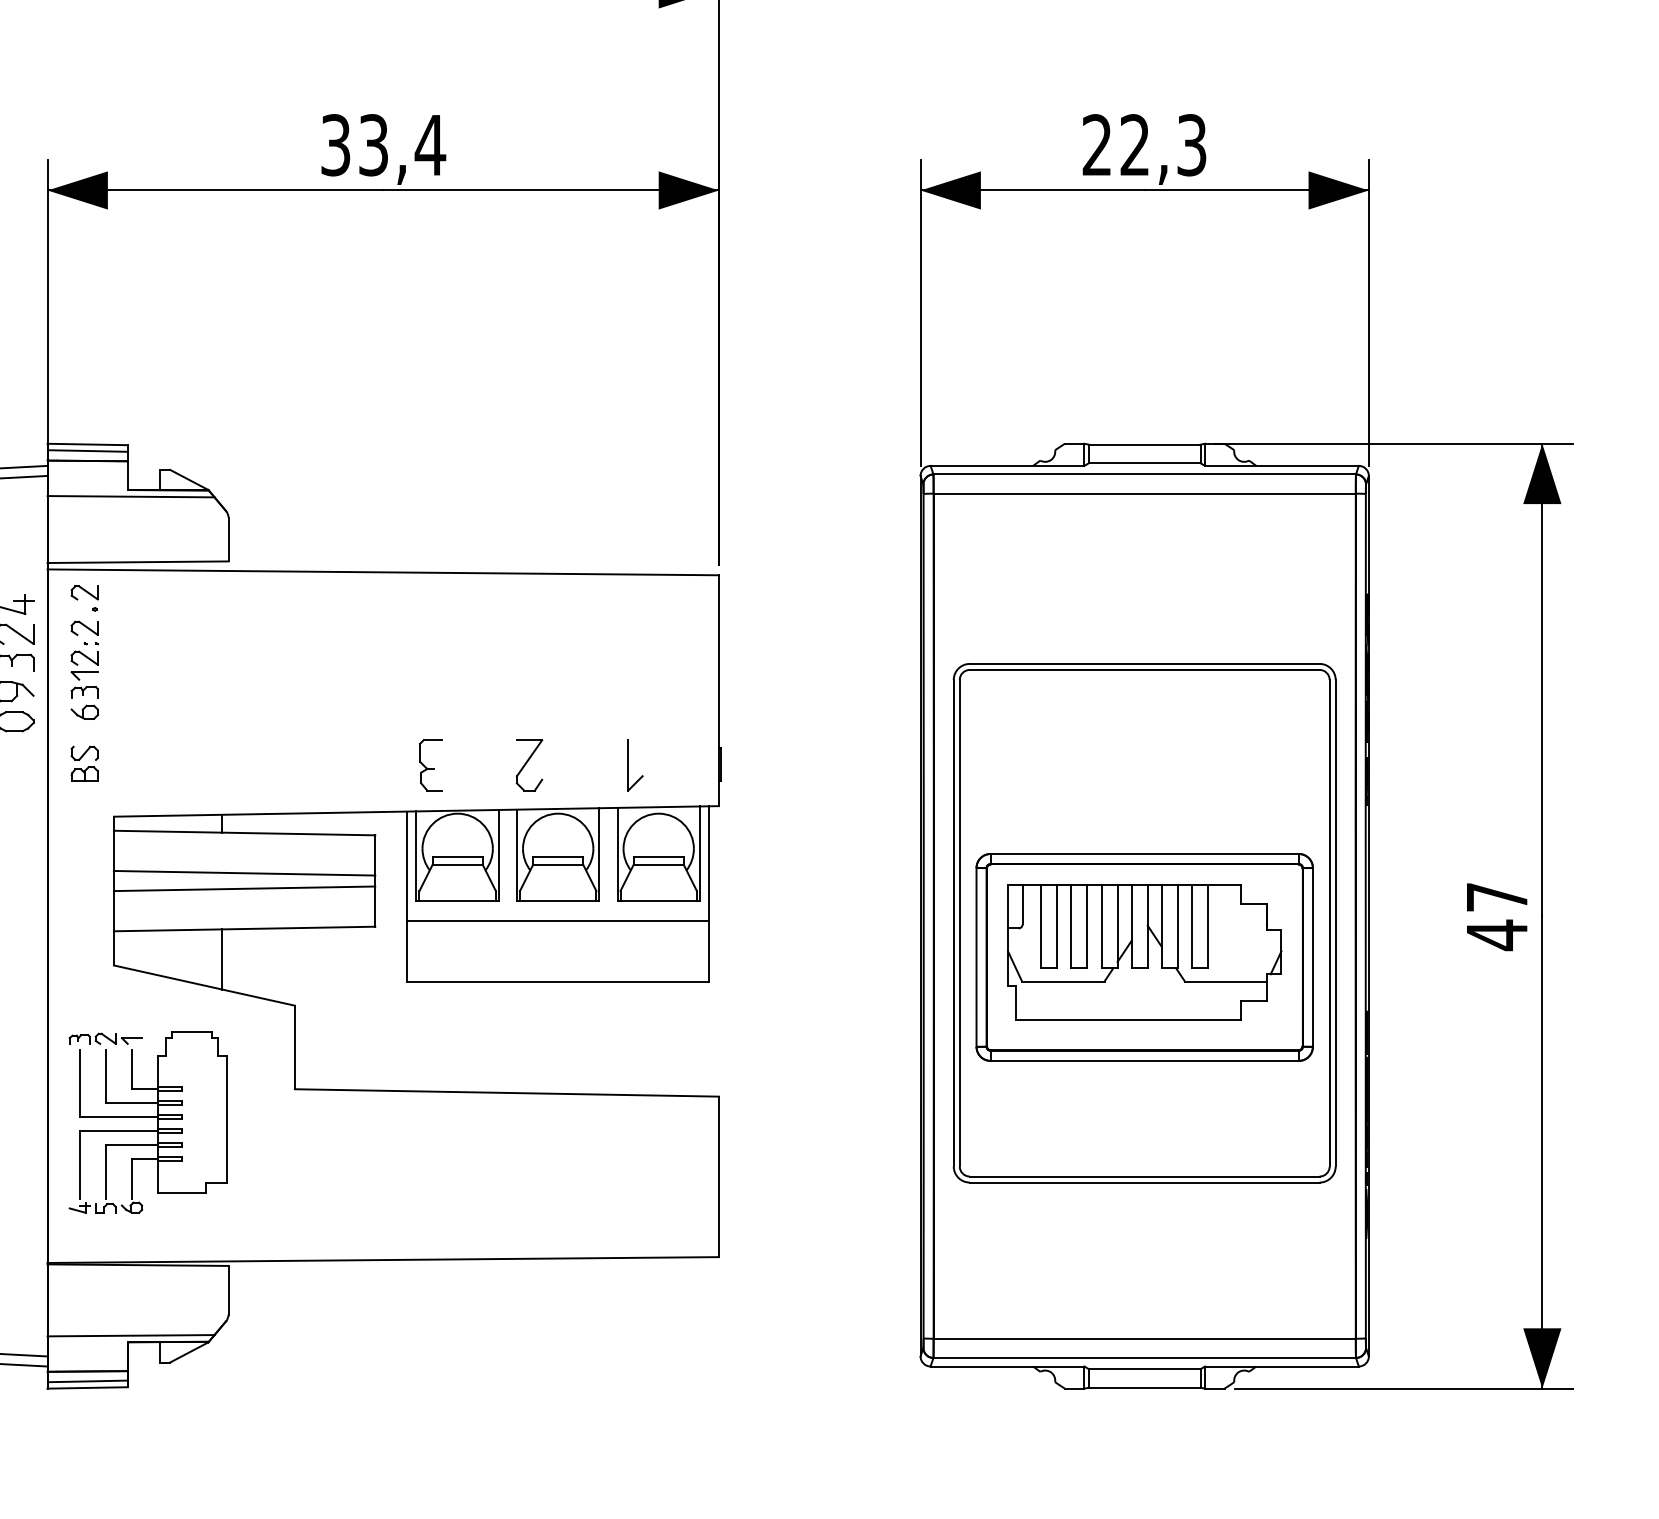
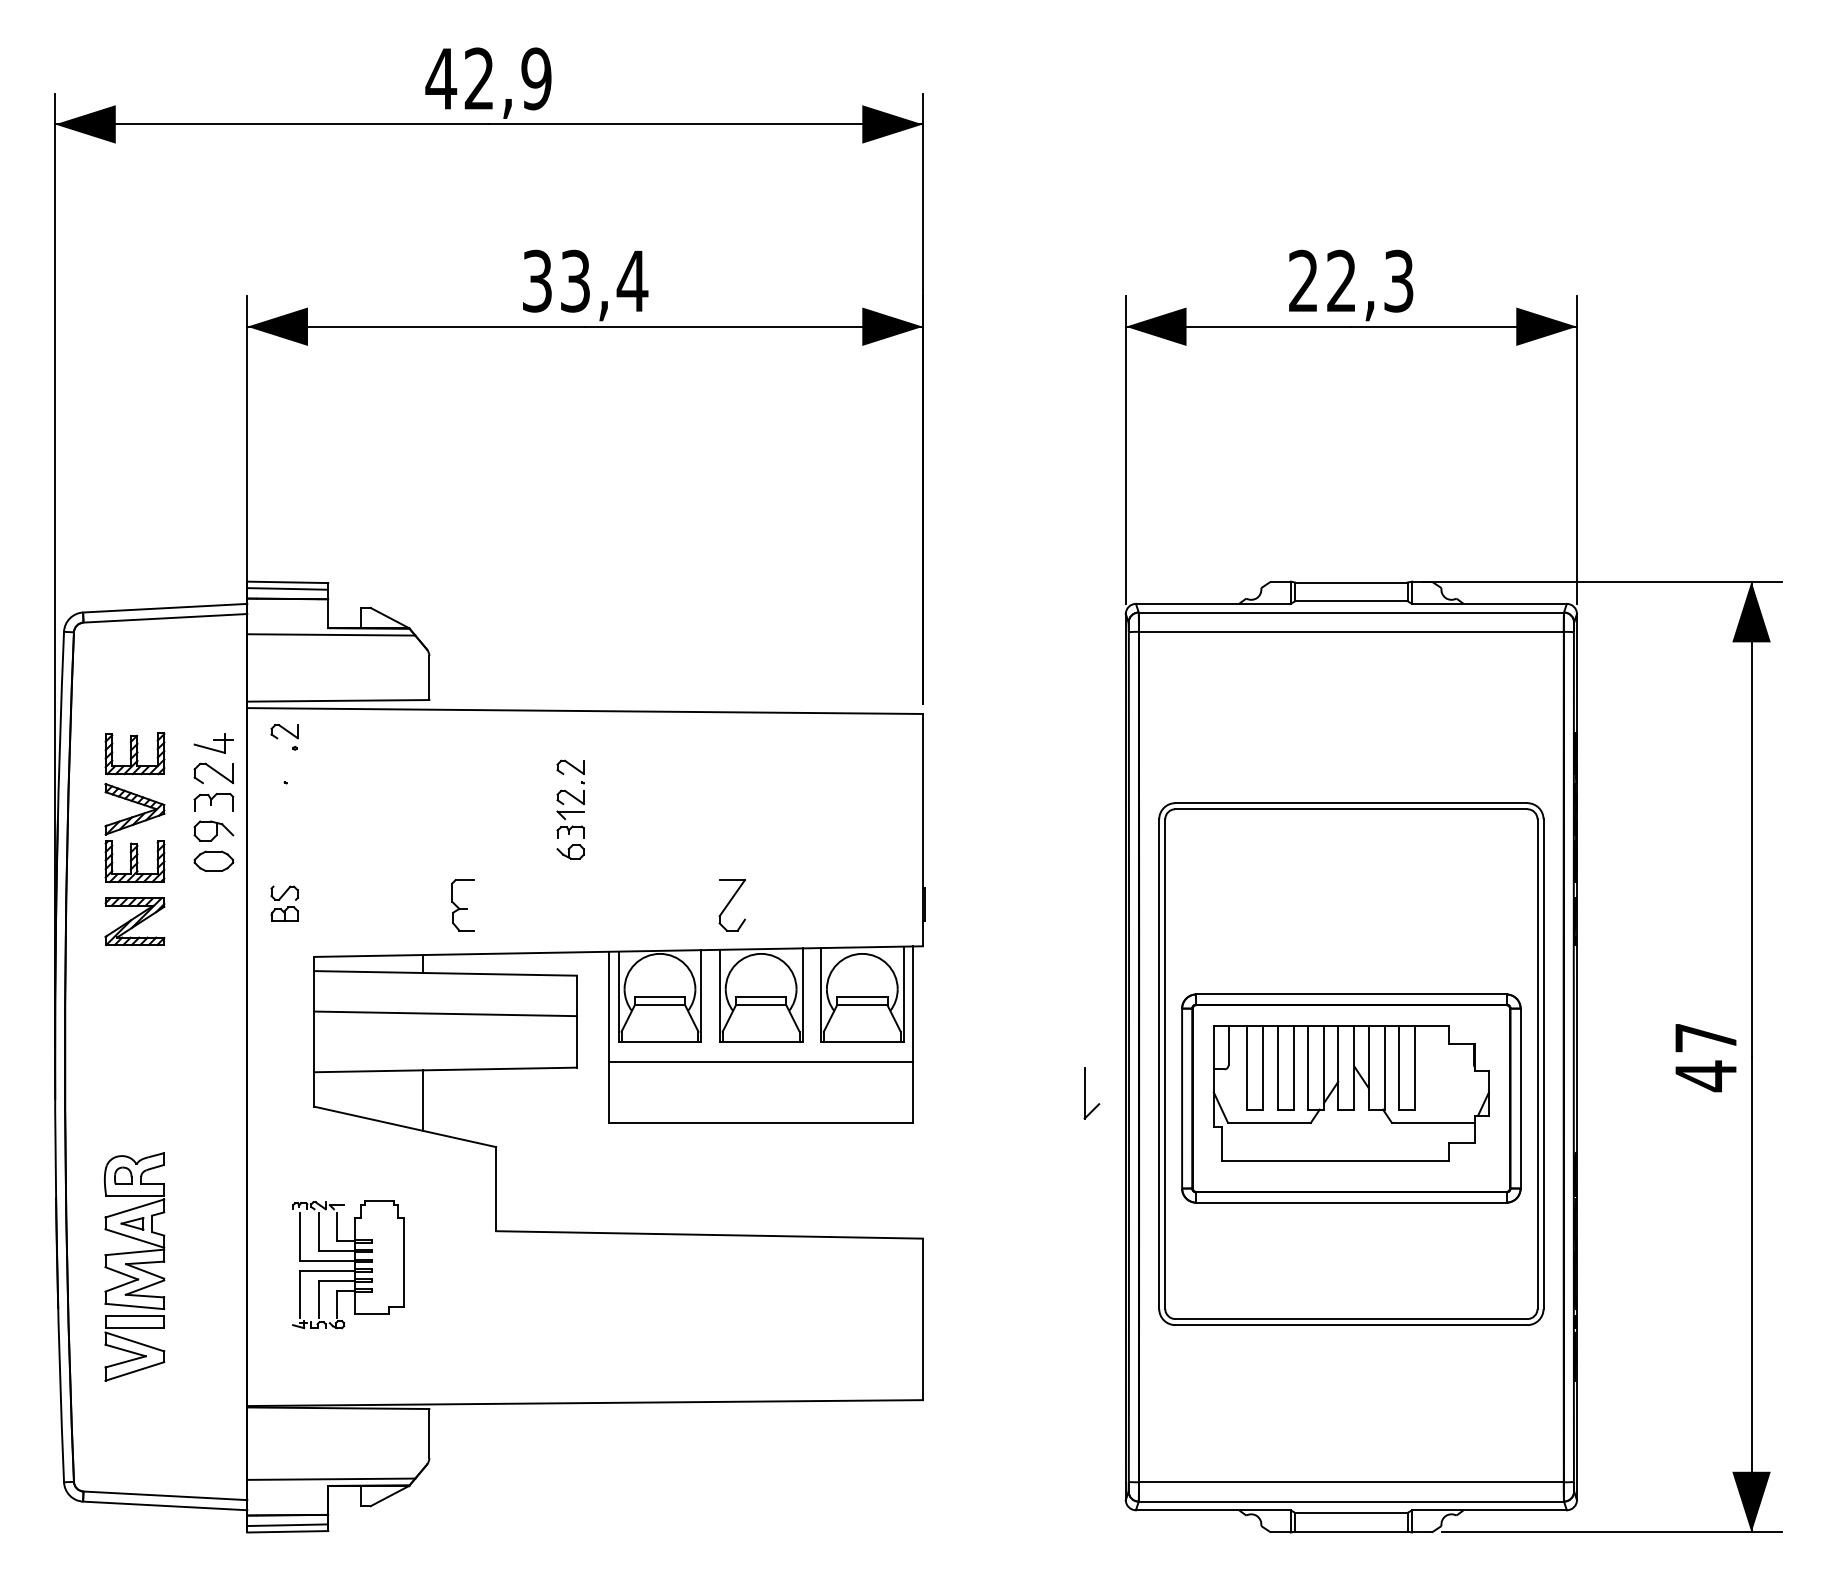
part: (84, 670) -> (570, 809), moved
part: (430, 765) -> (462, 905), moved
part: (635, 765) -> (1091, 1093), moved
line: (244, 888) -> (445, 1029), removed
part: (147, 1122) -> (347, 1264), size x0.7

